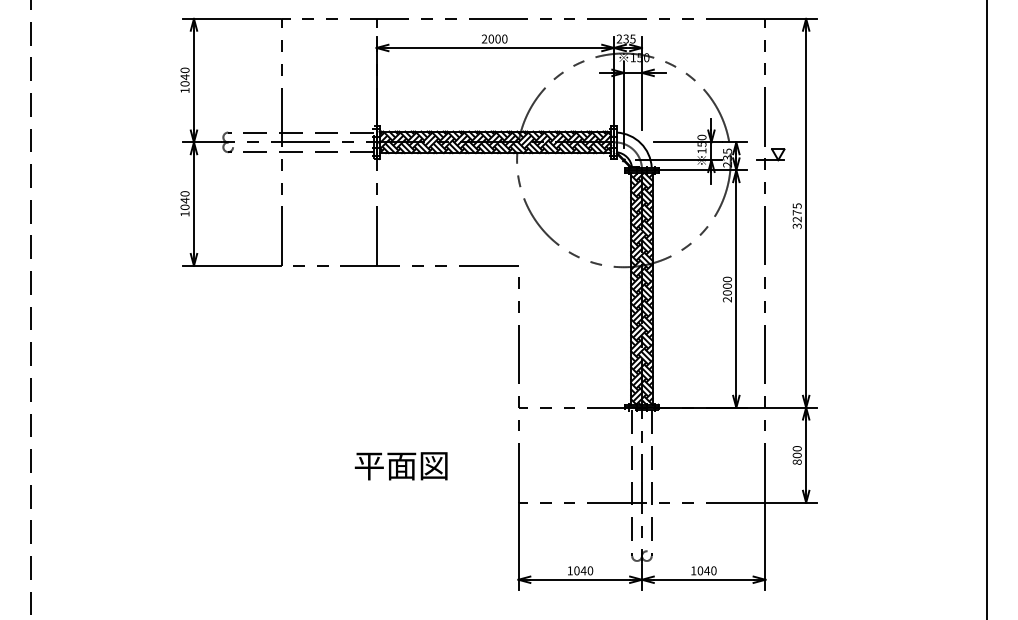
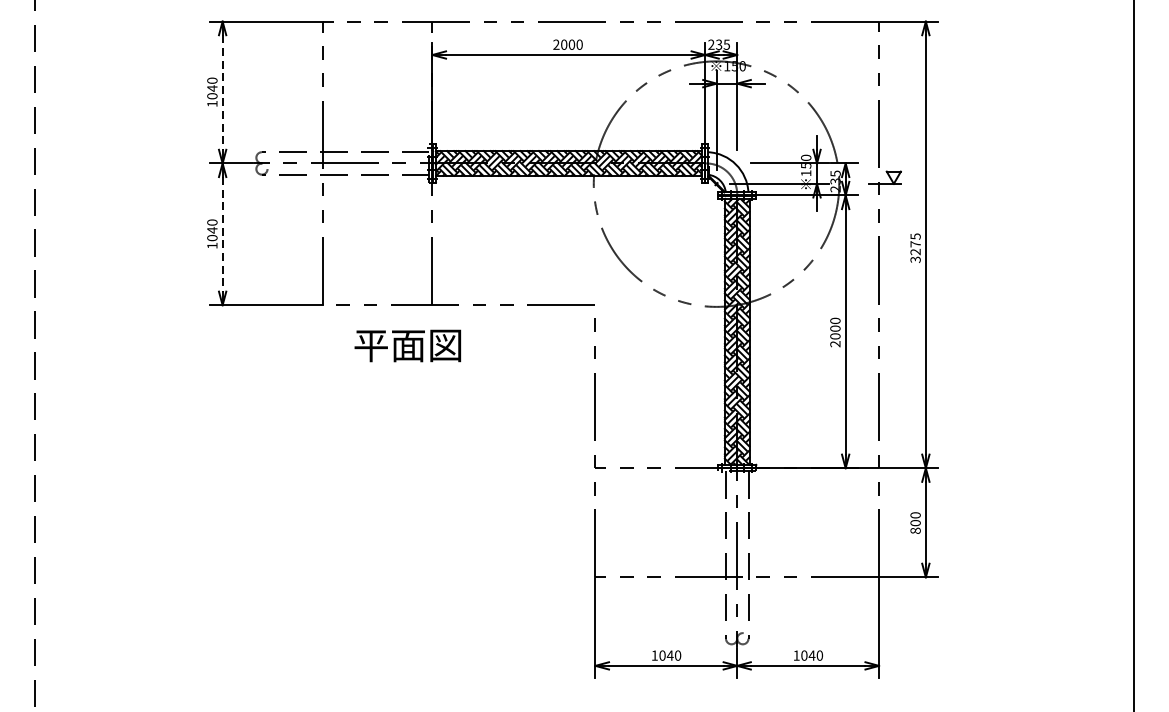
line: (193, 80) -> (222, 92), solid -> dashed
line: (193, 204) -> (222, 234), solid -> dashed
text: (400, 466) -> (407, 346), moved

